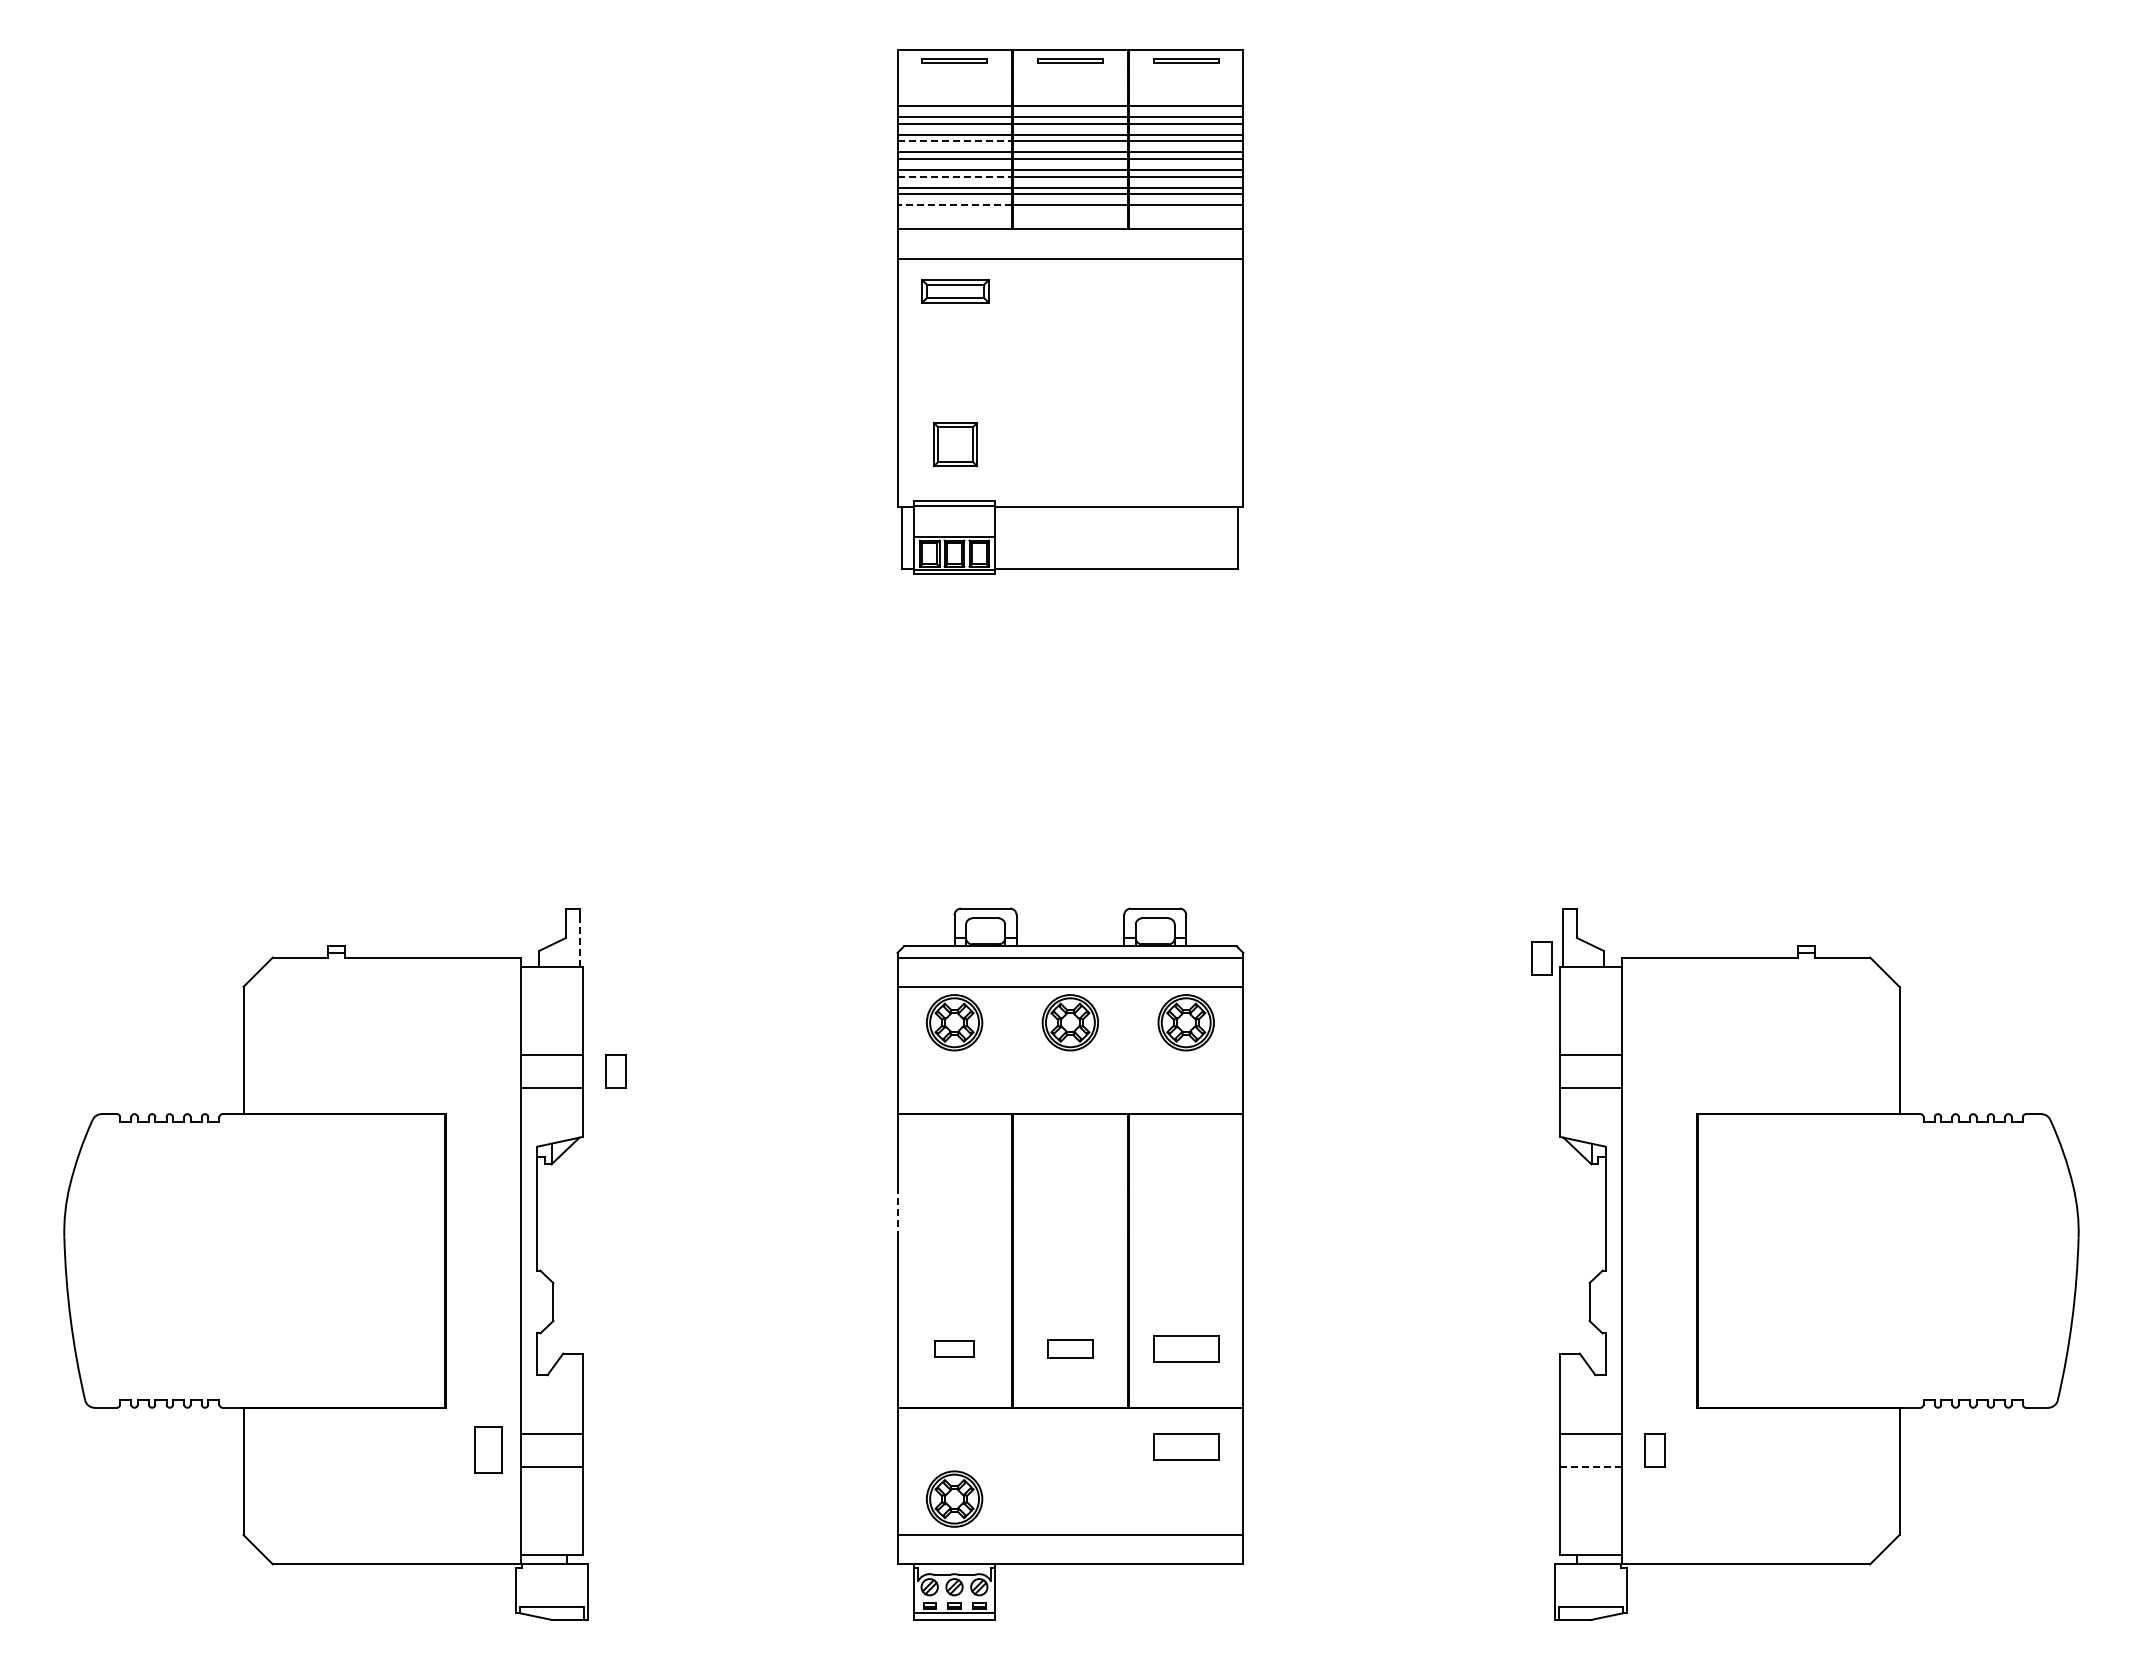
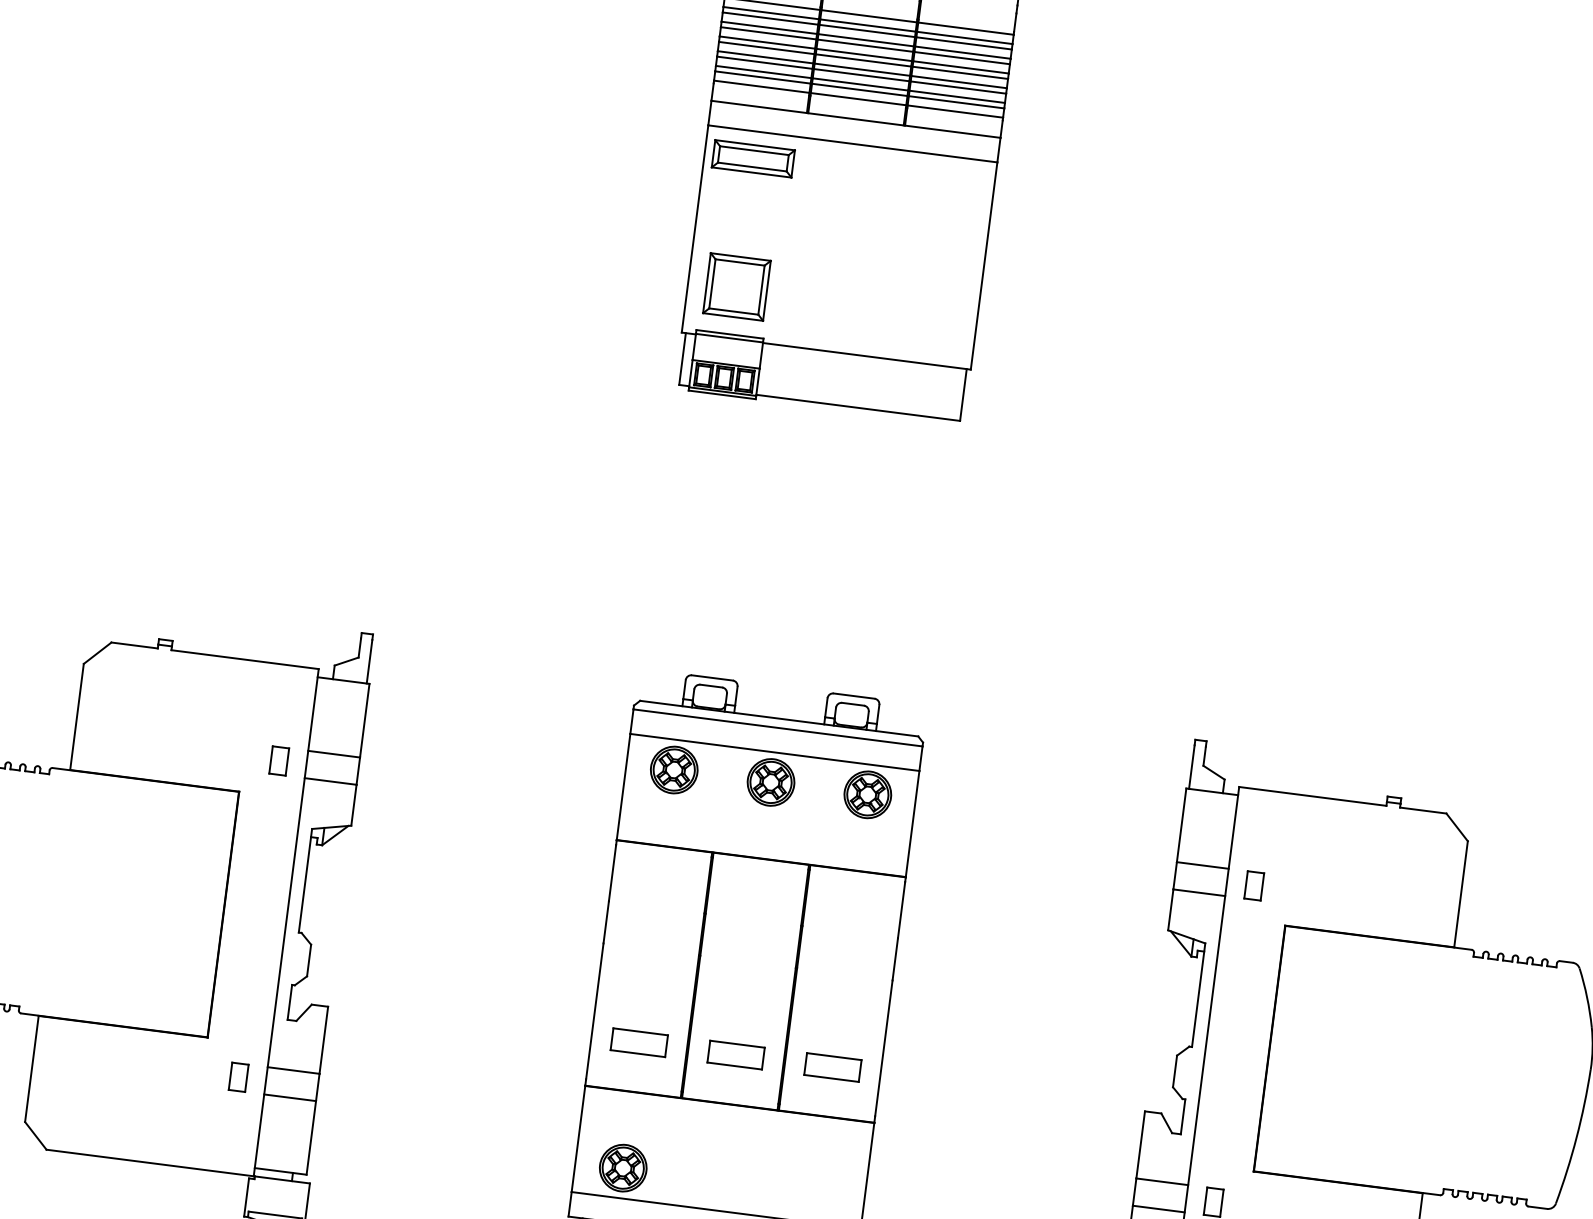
line: (955, 141) -> (769, 33), dashed -> solid
line: (955, 176) -> (765, 62), dashed -> solid
line: (954, 205) -> (761, 86), dashed -> solid
part: (955, 291) -> (753, 158), size x1.43
part: (955, 444) -> (736, 286), size x1.67
line: (579, 940) -> (369, 661), dashed -> solid
part: (1541, 958) -> (1253, 885), moved
part: (615, 1071) -> (278, 760), moved
line: (897, 1211) -> (606, 921), dashed -> solid
part: (954, 1348) -> (639, 1042), size x1.67
part: (1070, 1348) -> (736, 1054), size x1.43
part: (1186, 1446) -> (822, 1149), removed
part: (487, 1450) -> (238, 1077), size x0.71
line: (1591, 1466) -> (1159, 1209), dashed -> solid

